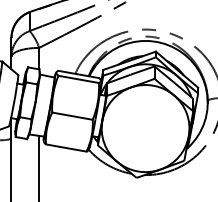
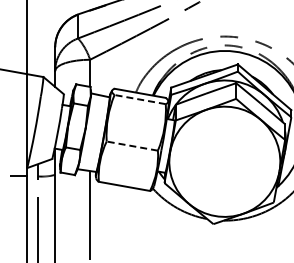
line: (78, 79) -> (140, 99), solid -> dashed
line: (72, 116) -> (132, 146), solid -> dashed

